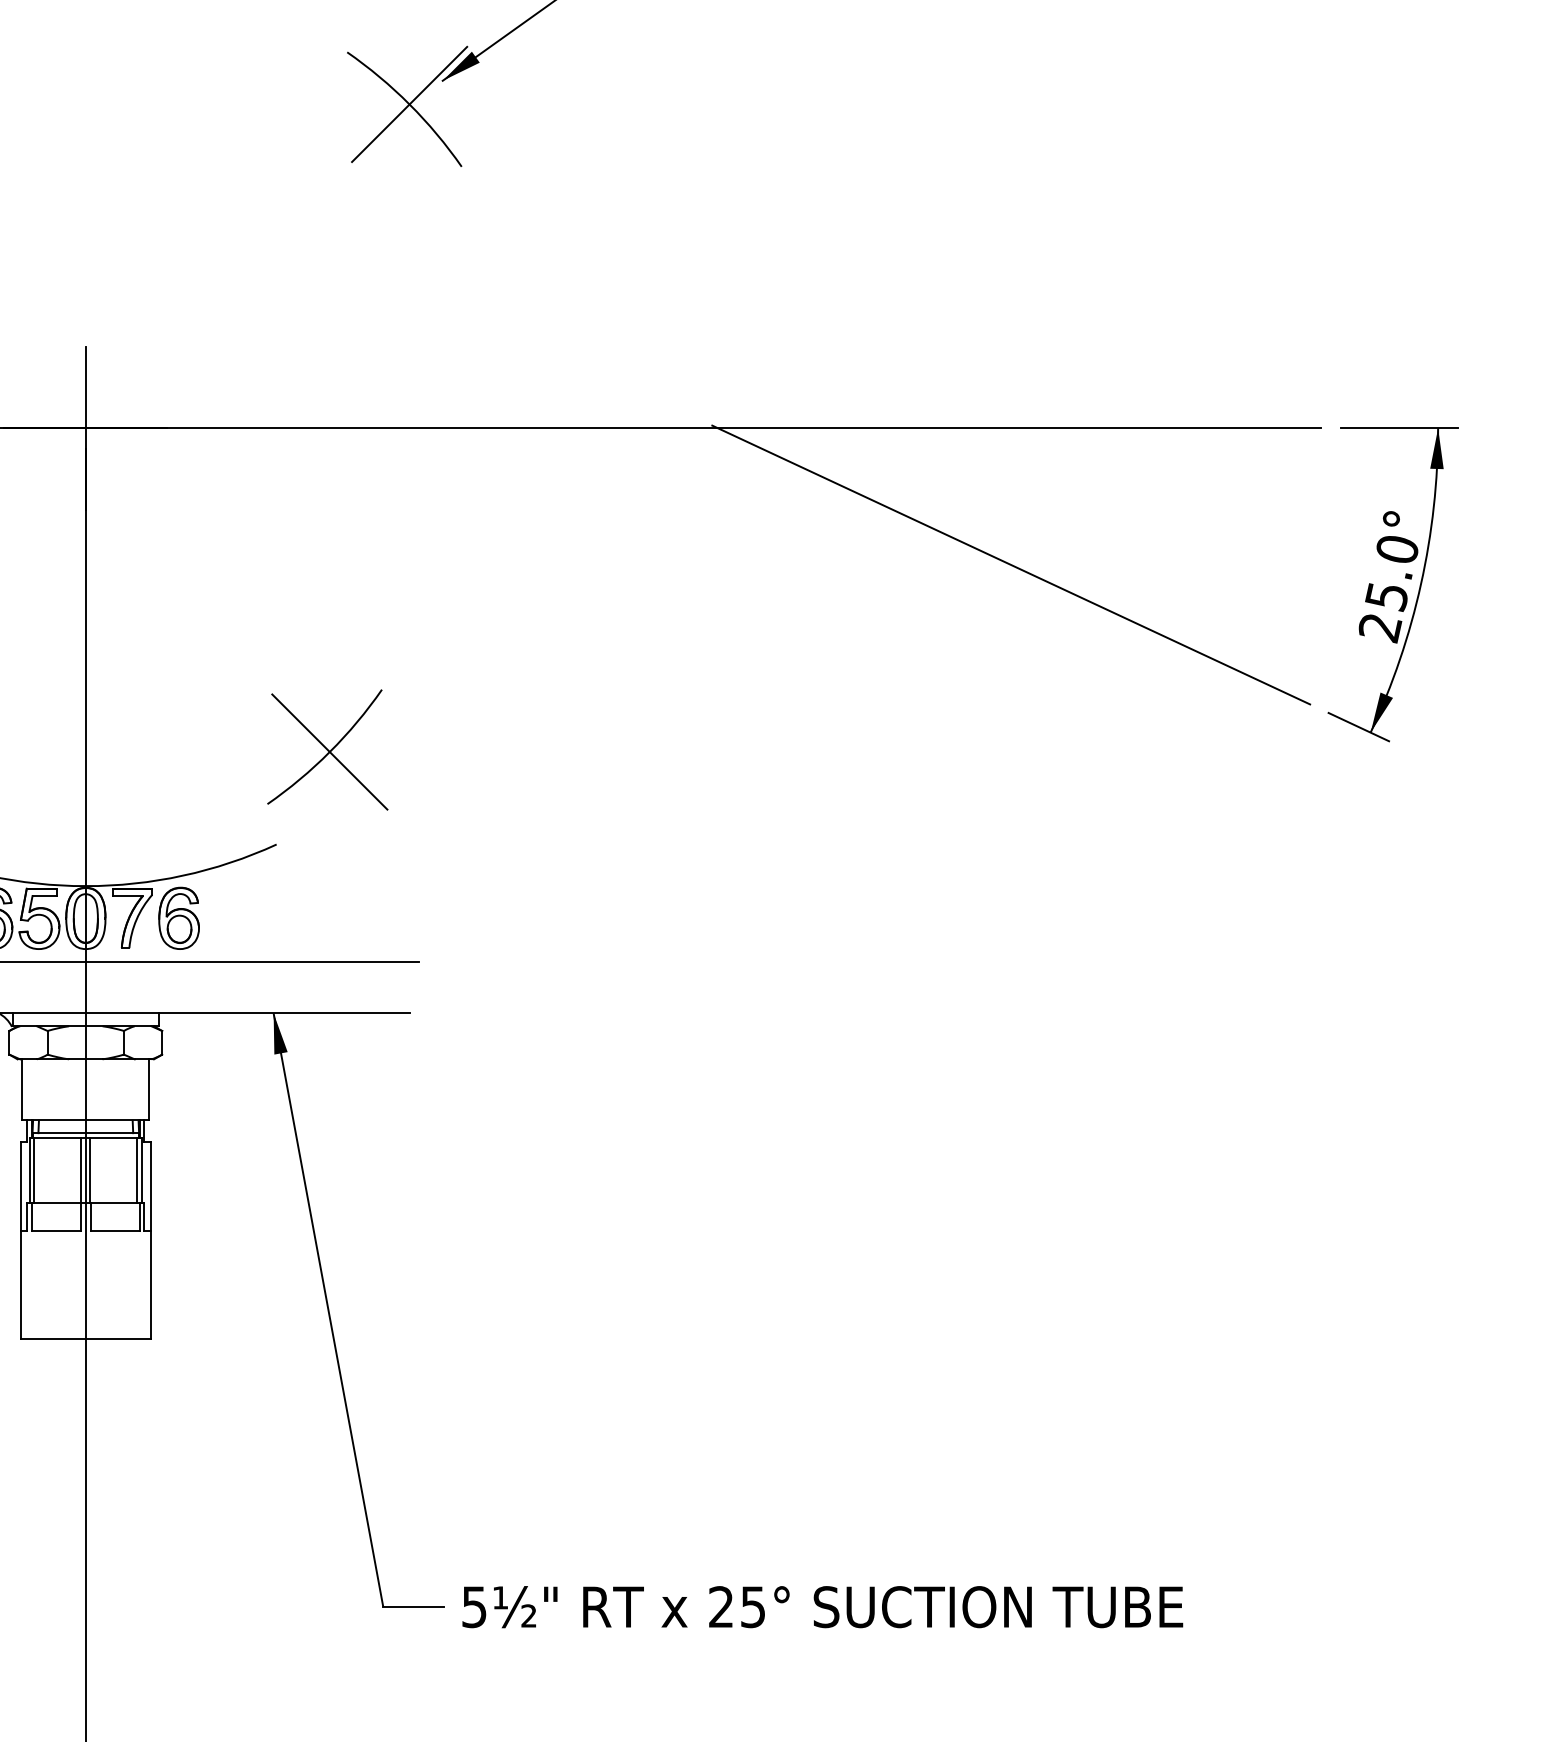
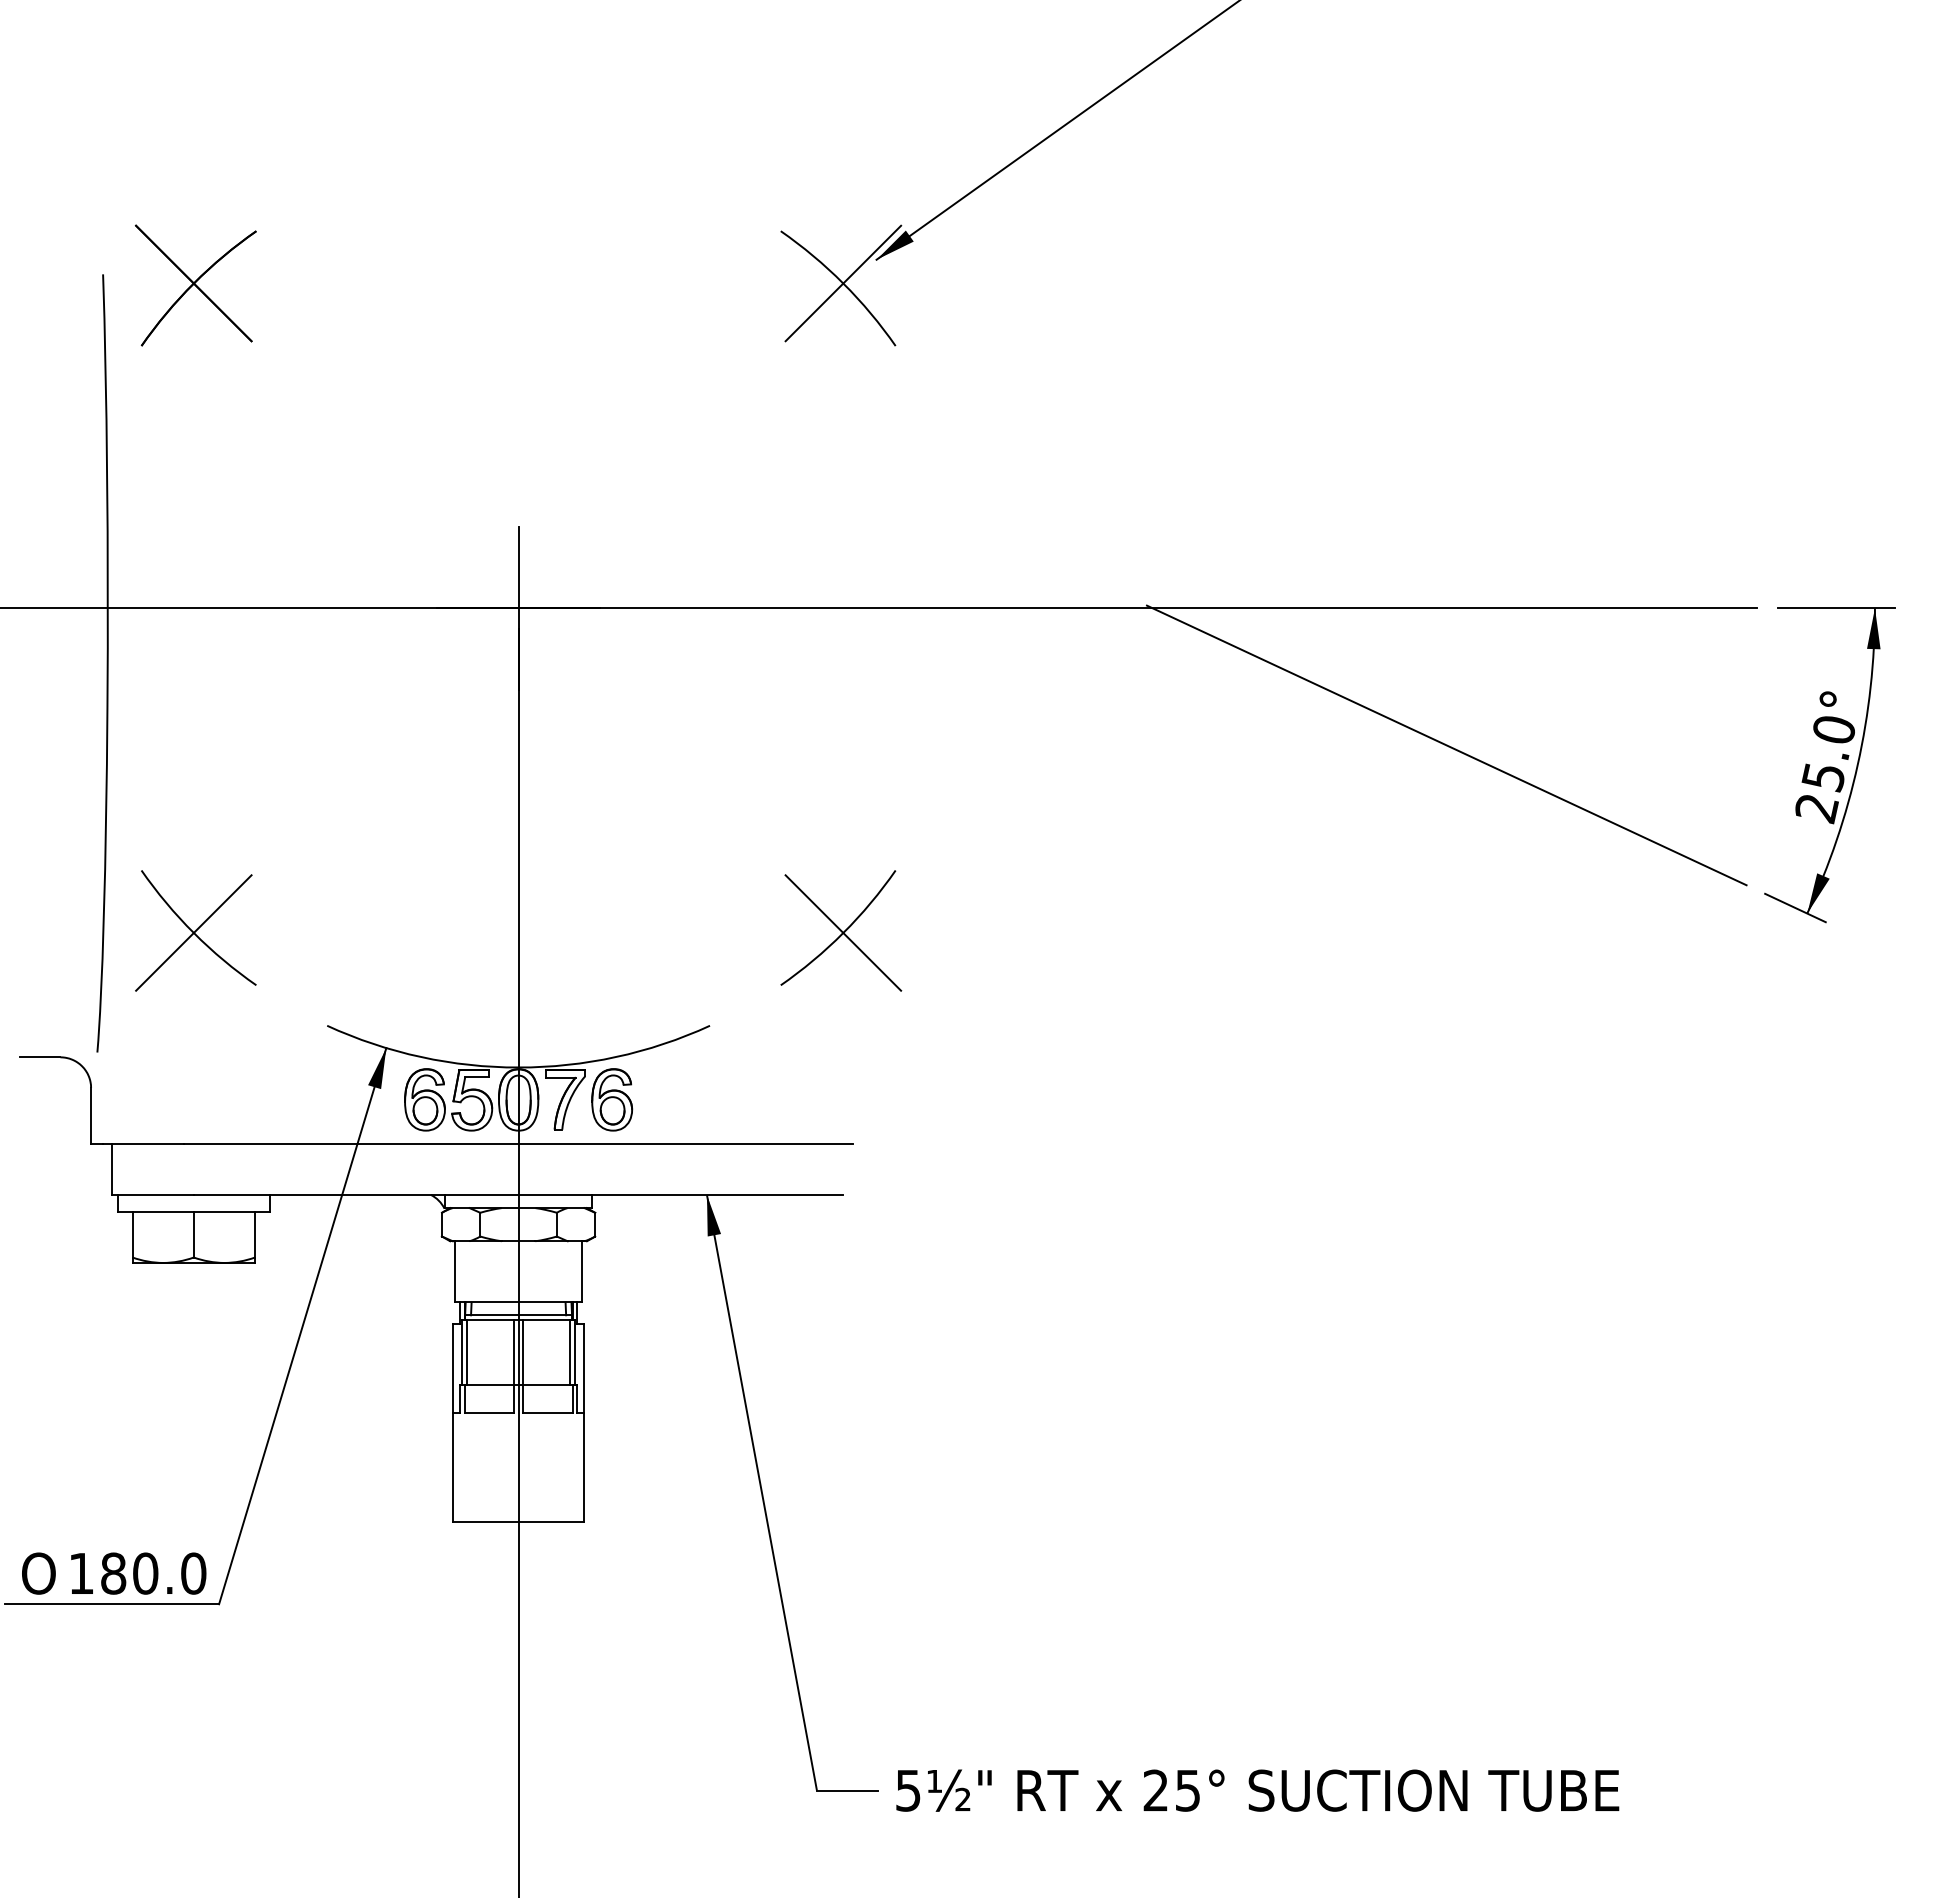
part: (328, 749) -> (841, 930), moved

